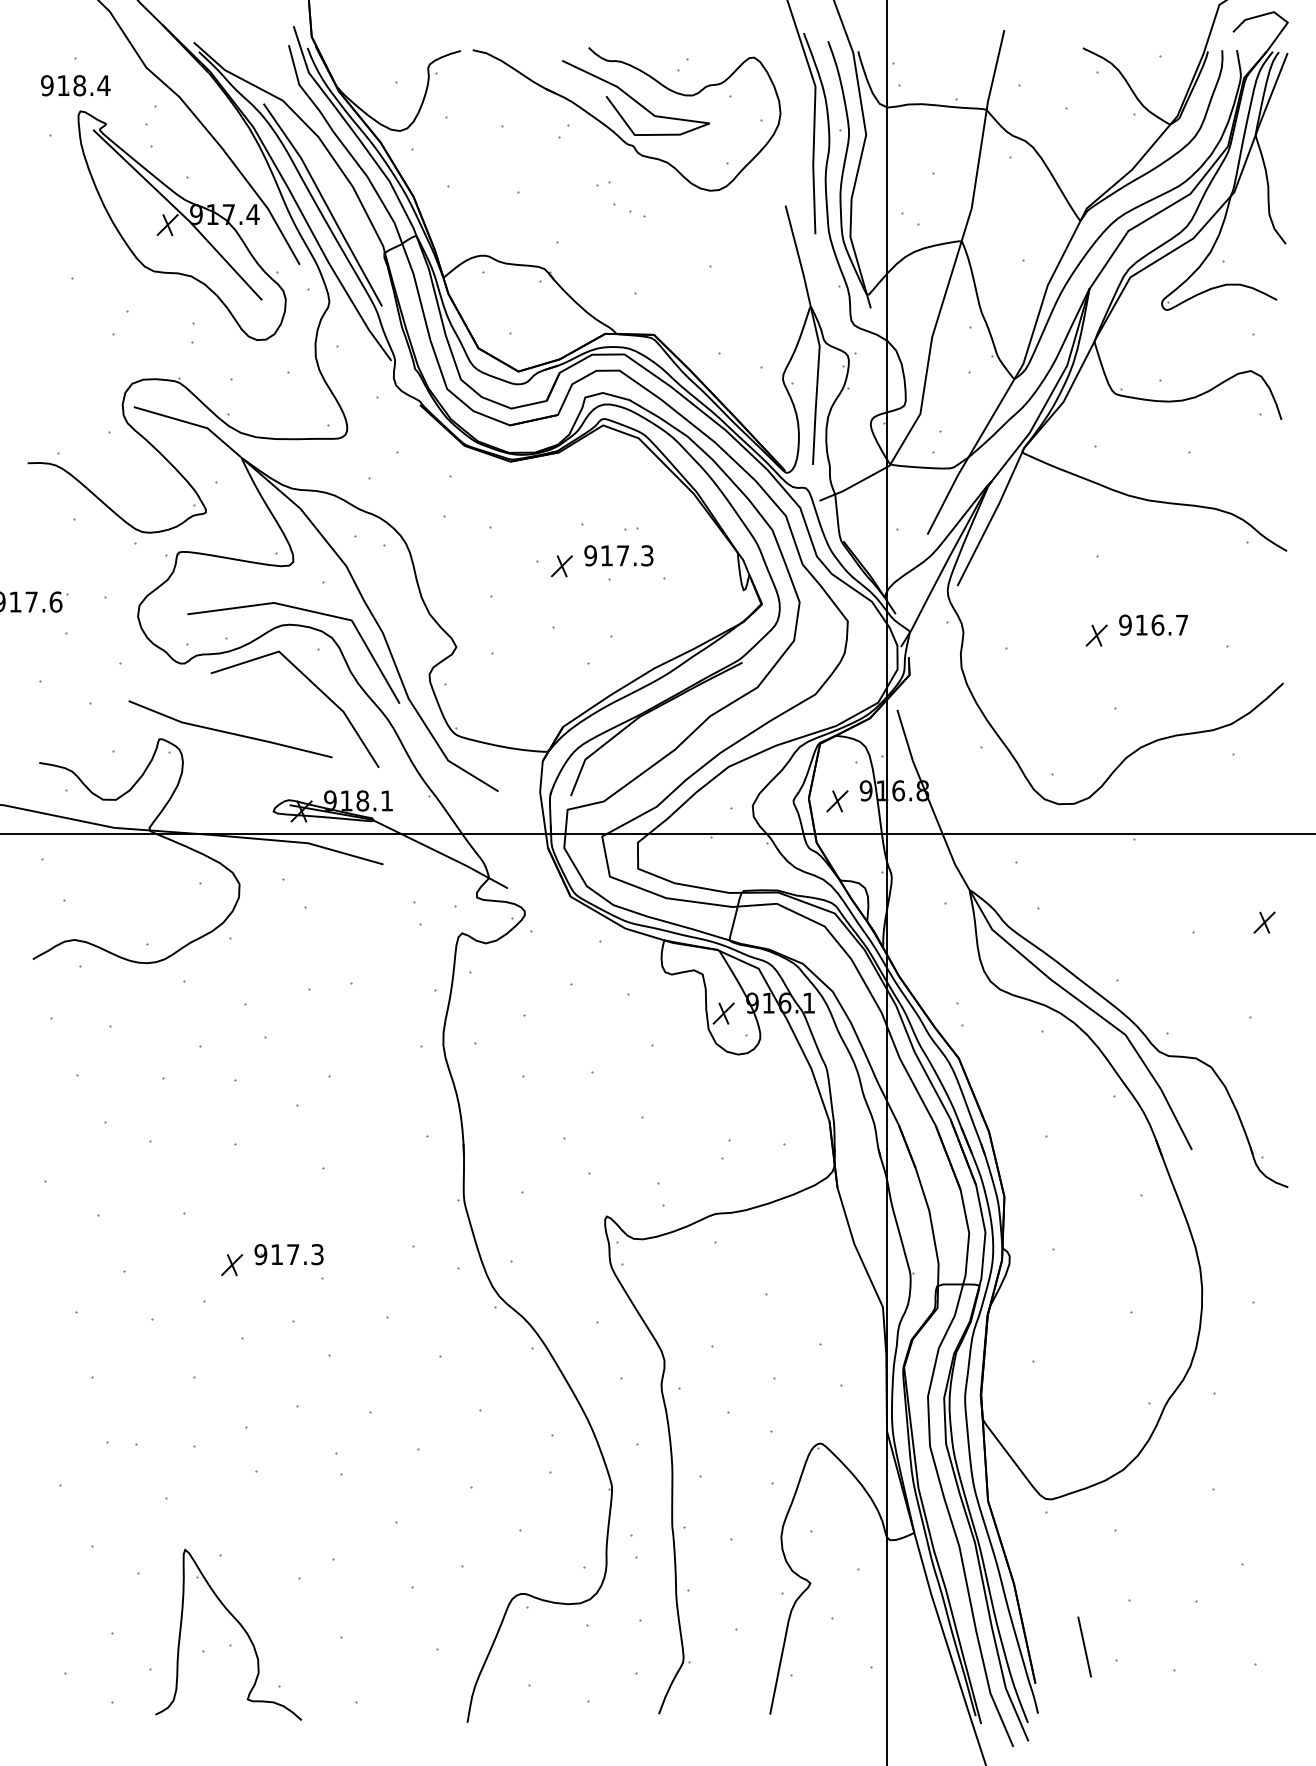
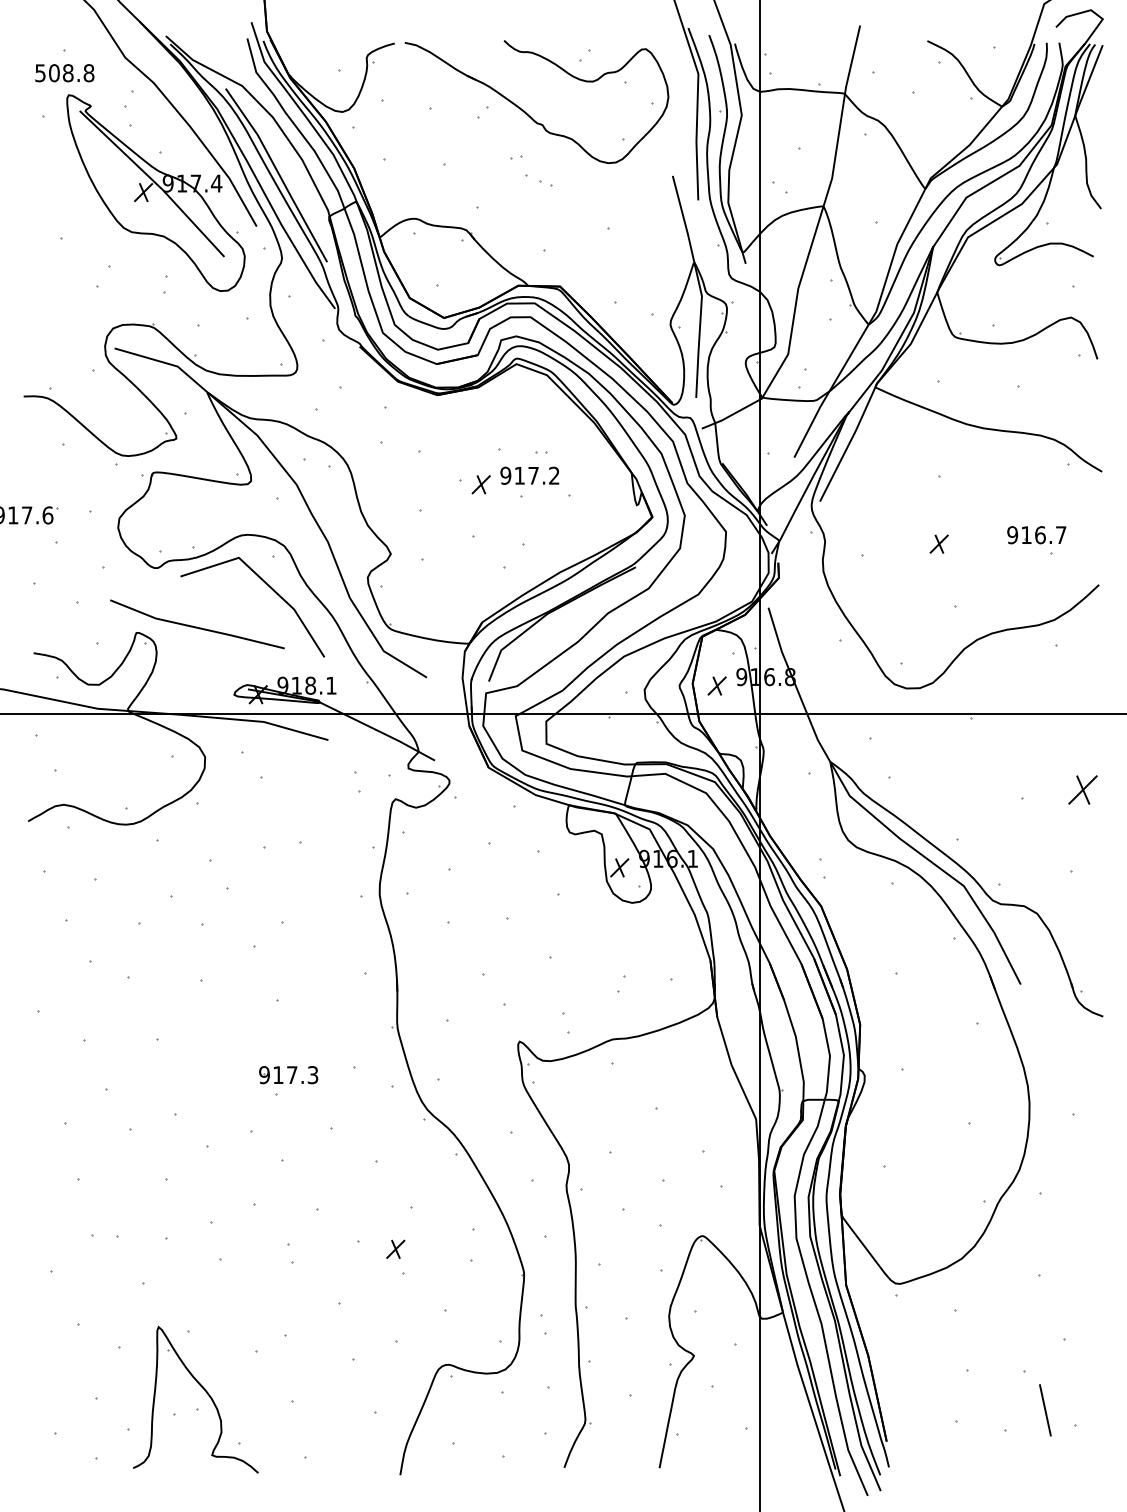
text: (75, 85) -> (64, 73), 918.4 -> 508.8
curve: (635, 99) -> (544, 85), removed
text: (647, 555) -> (554, 475), 917.3 -> 917.2
line: (302, 610) -> (259, 522), removed
part: (1153, 624) -> (1036, 534), moved
part: (1264, 922) -> (1082, 789), size x1.6
part: (288, 1254) -> (288, 1075), moved
part: (232, 1265) -> (396, 1249), moved
line: (1084, 1646) -> (1045, 1409), moved

